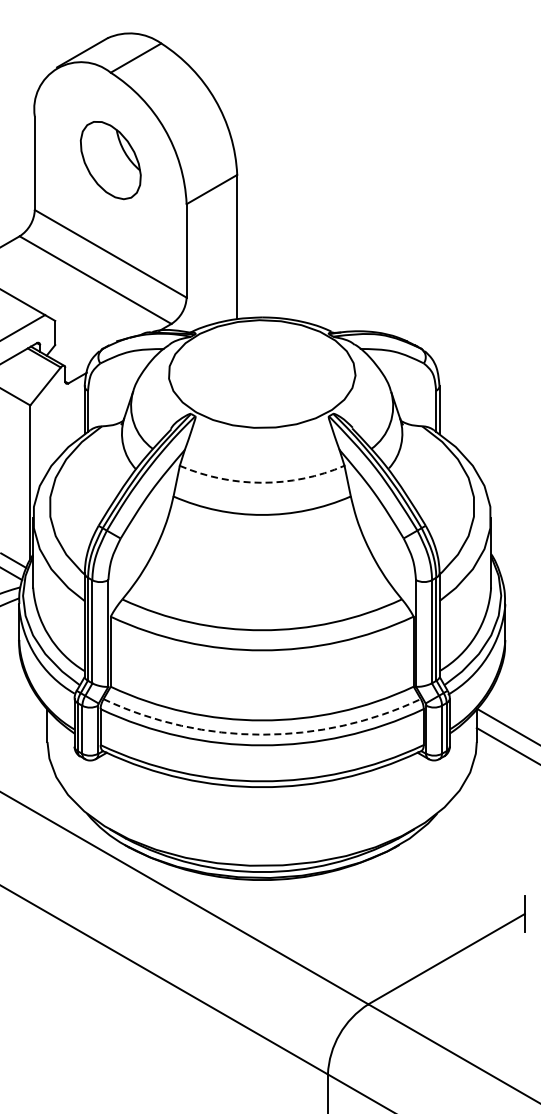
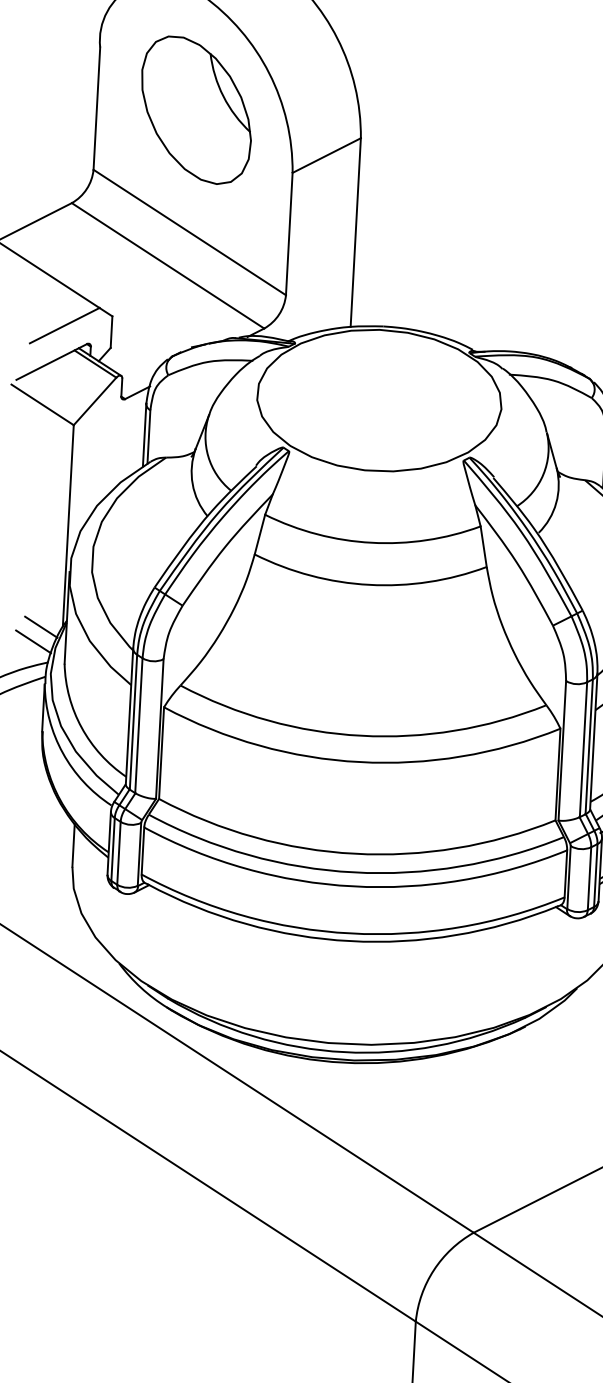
part: (110, 160) -> (196, 110), size x1.43
arc: (262, 482) -> (372, 542), dashed -> solid
arc: (262, 734) -> (354, 872), dashed -> solid

